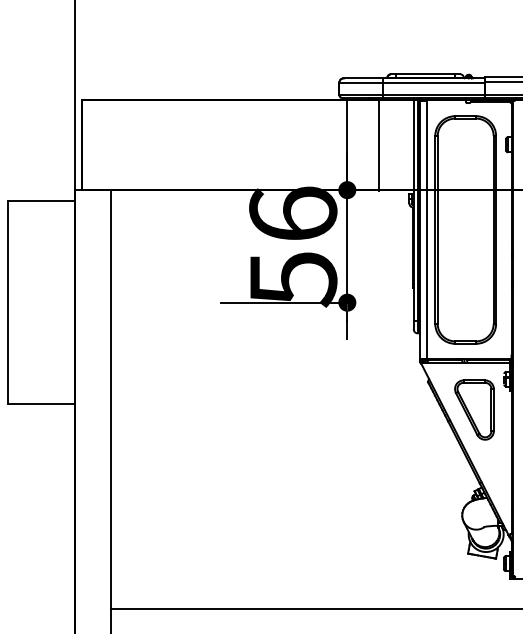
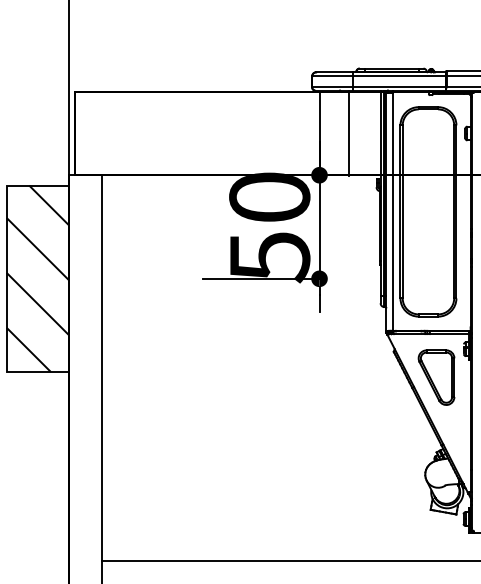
text: (293, 213) -> (269, 196), 56 -> 50
hatch: (40, 302) -> (37, 278), added

